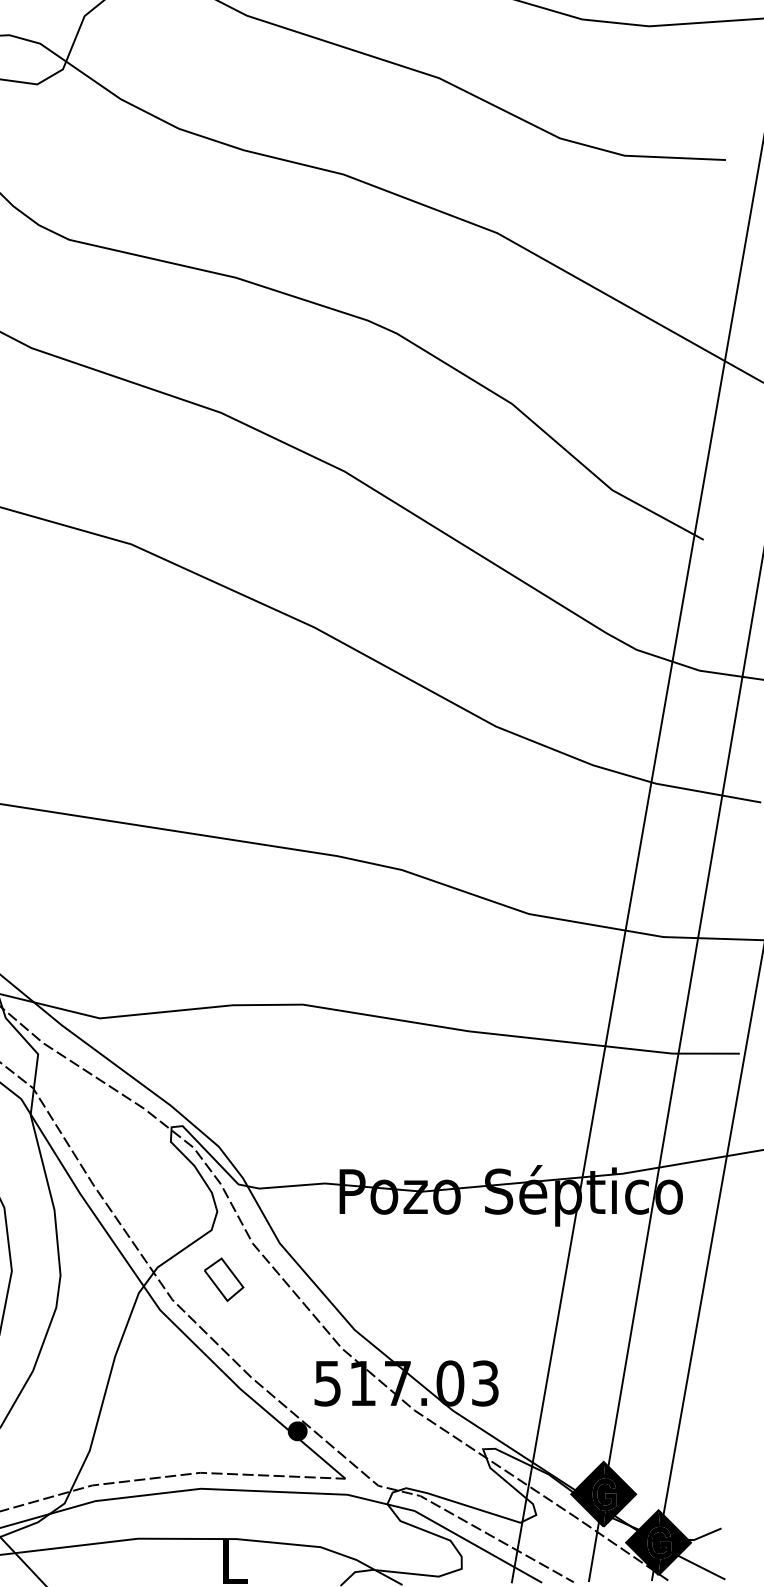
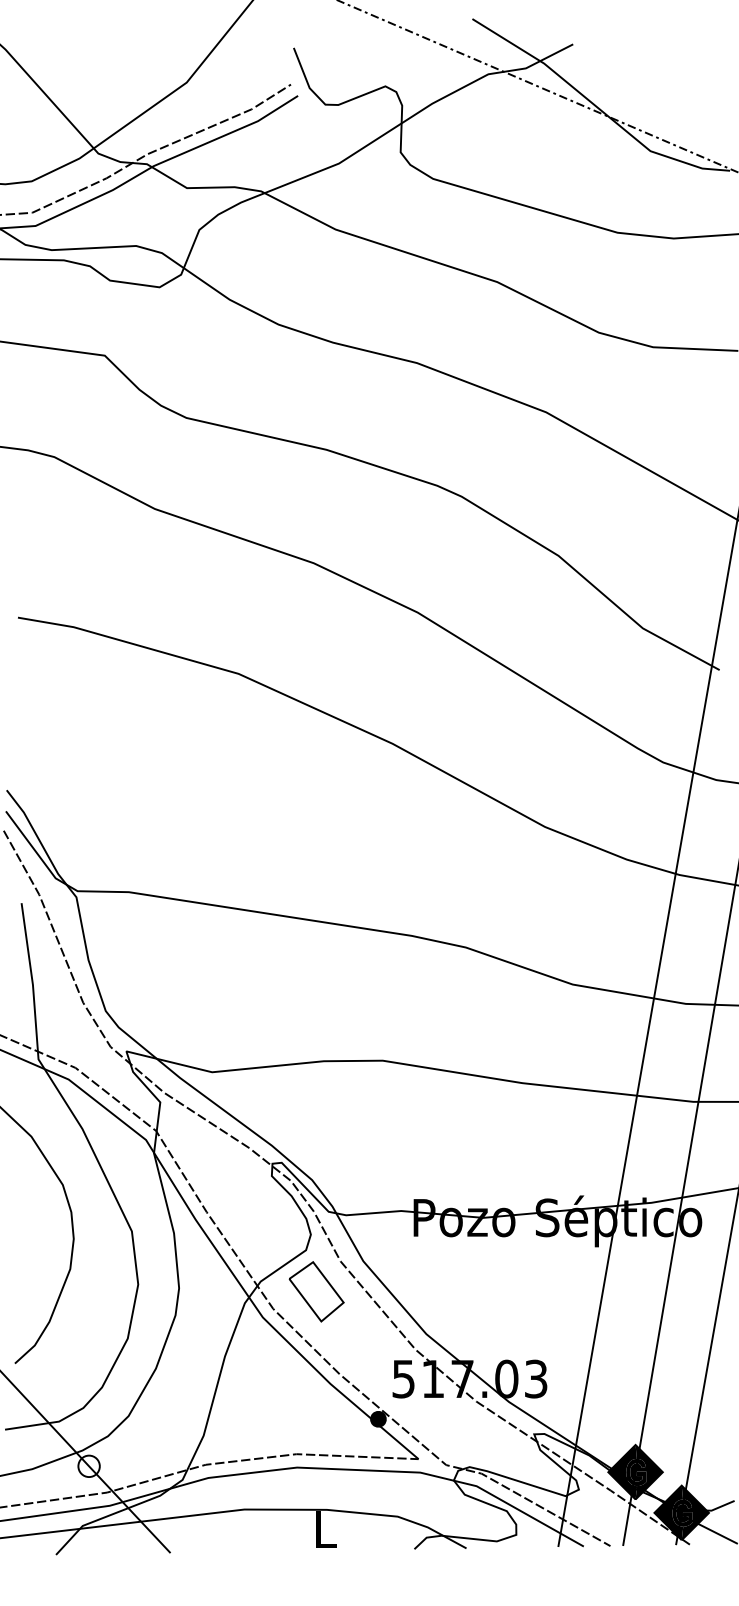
part: (224, 1279) -> (316, 1291), size x1.67

